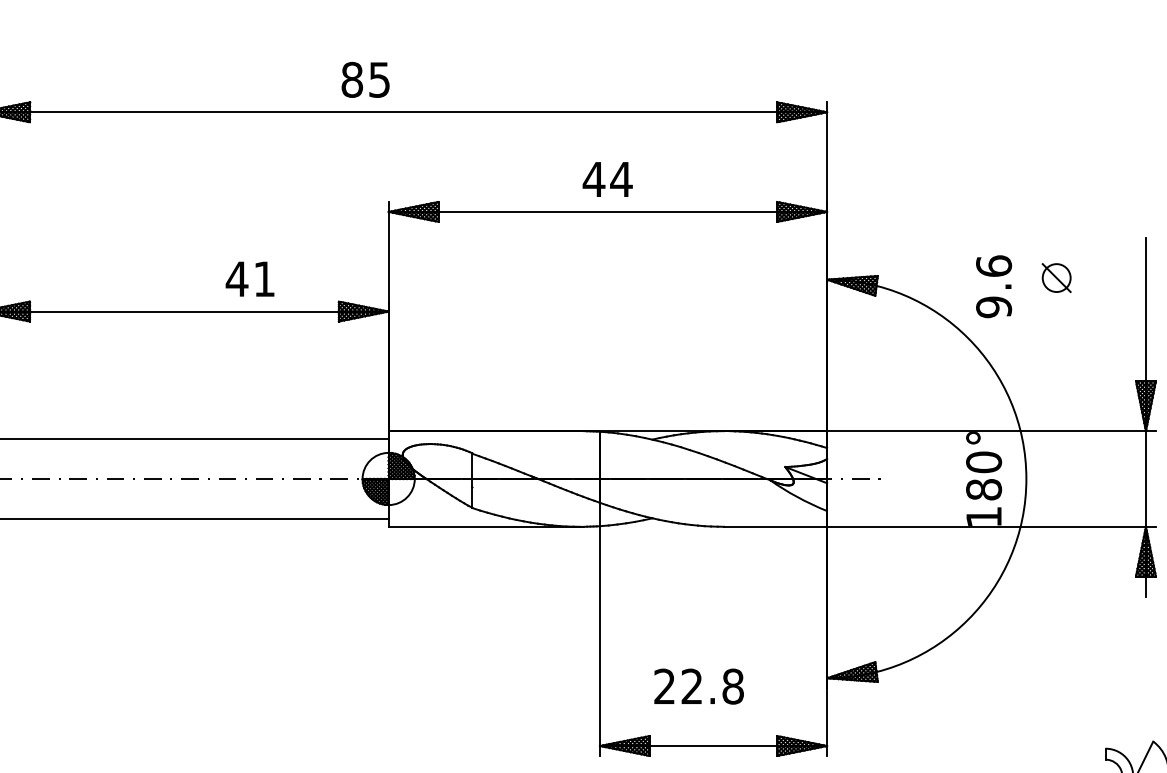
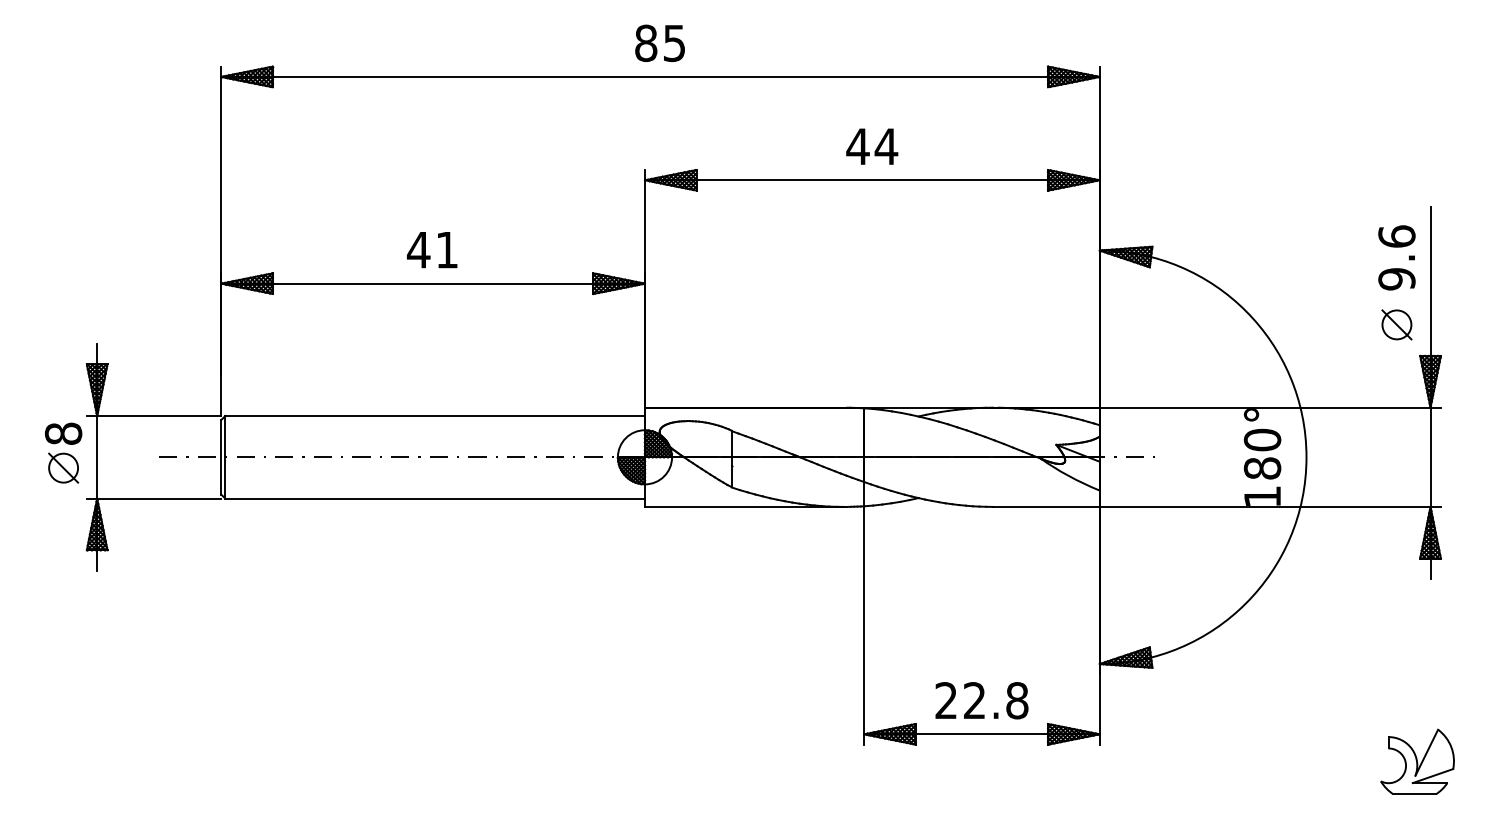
text: (365, 80) -> (659, 43), moved
part: (1056, 277) -> (1396, 324), moved
text: (250, 279) -> (432, 250), moved
text: (993, 286) -> (1396, 257), moved
text: (698, 686) -> (981, 700), moved

